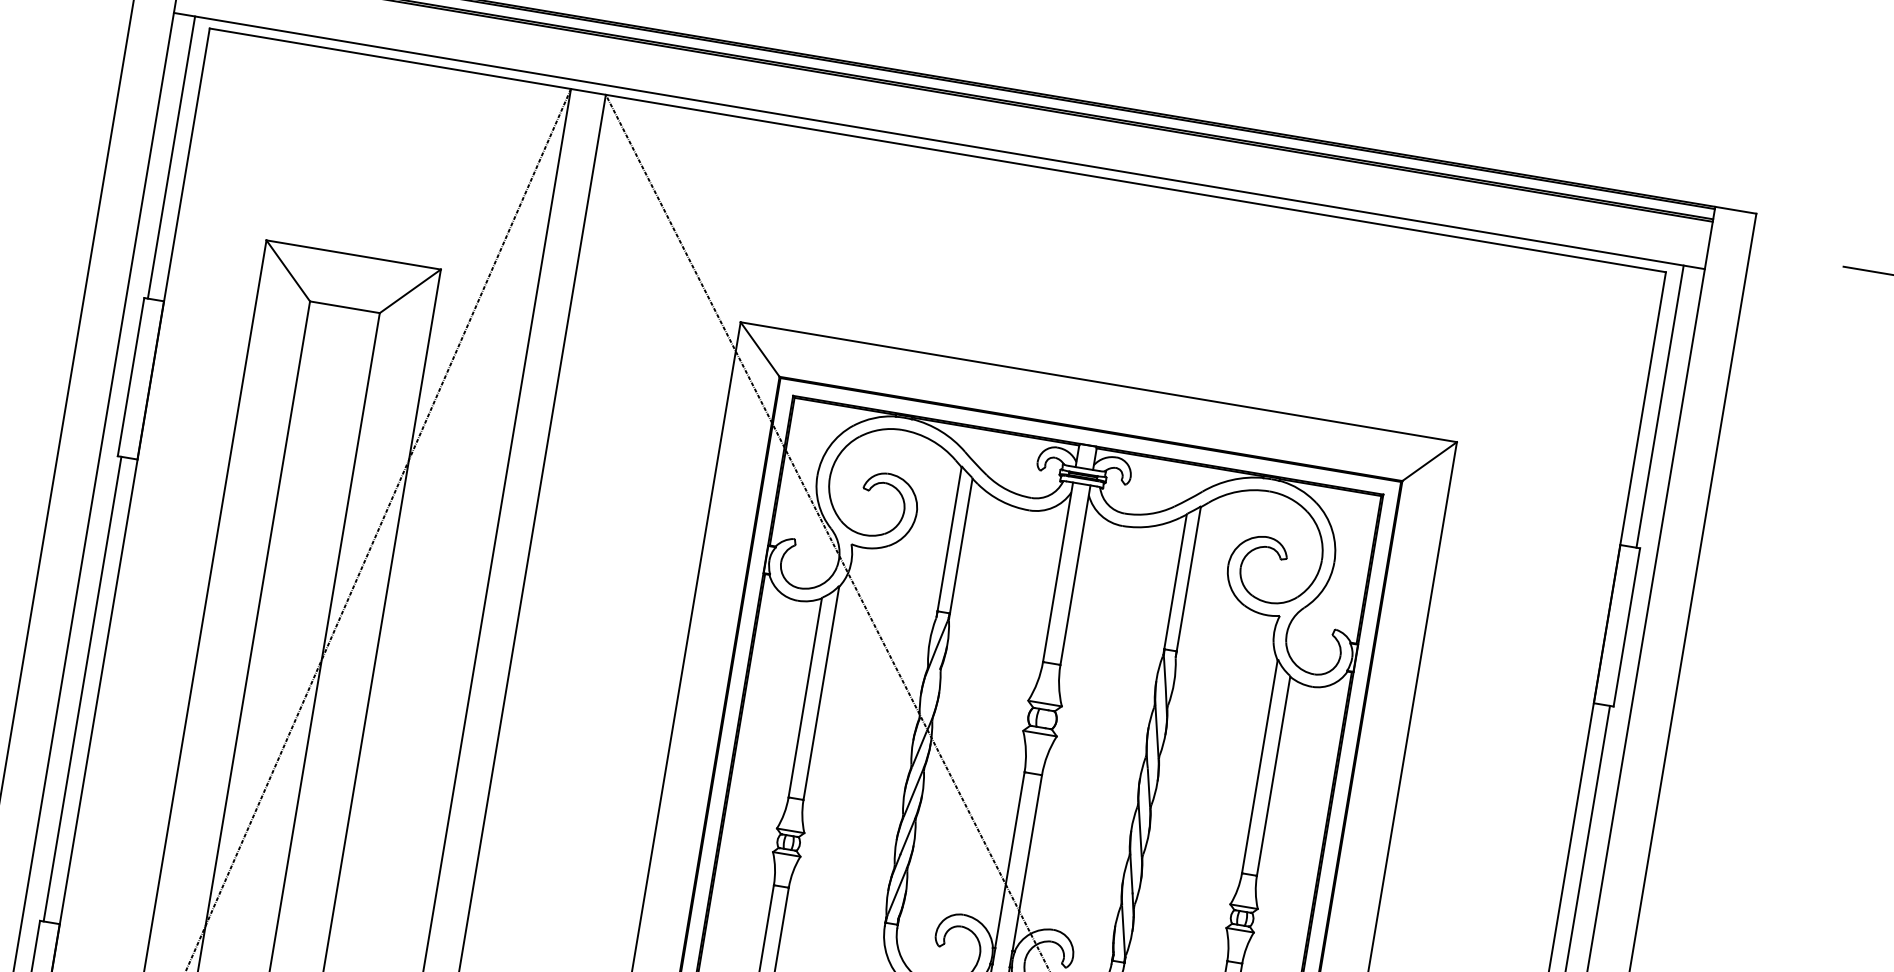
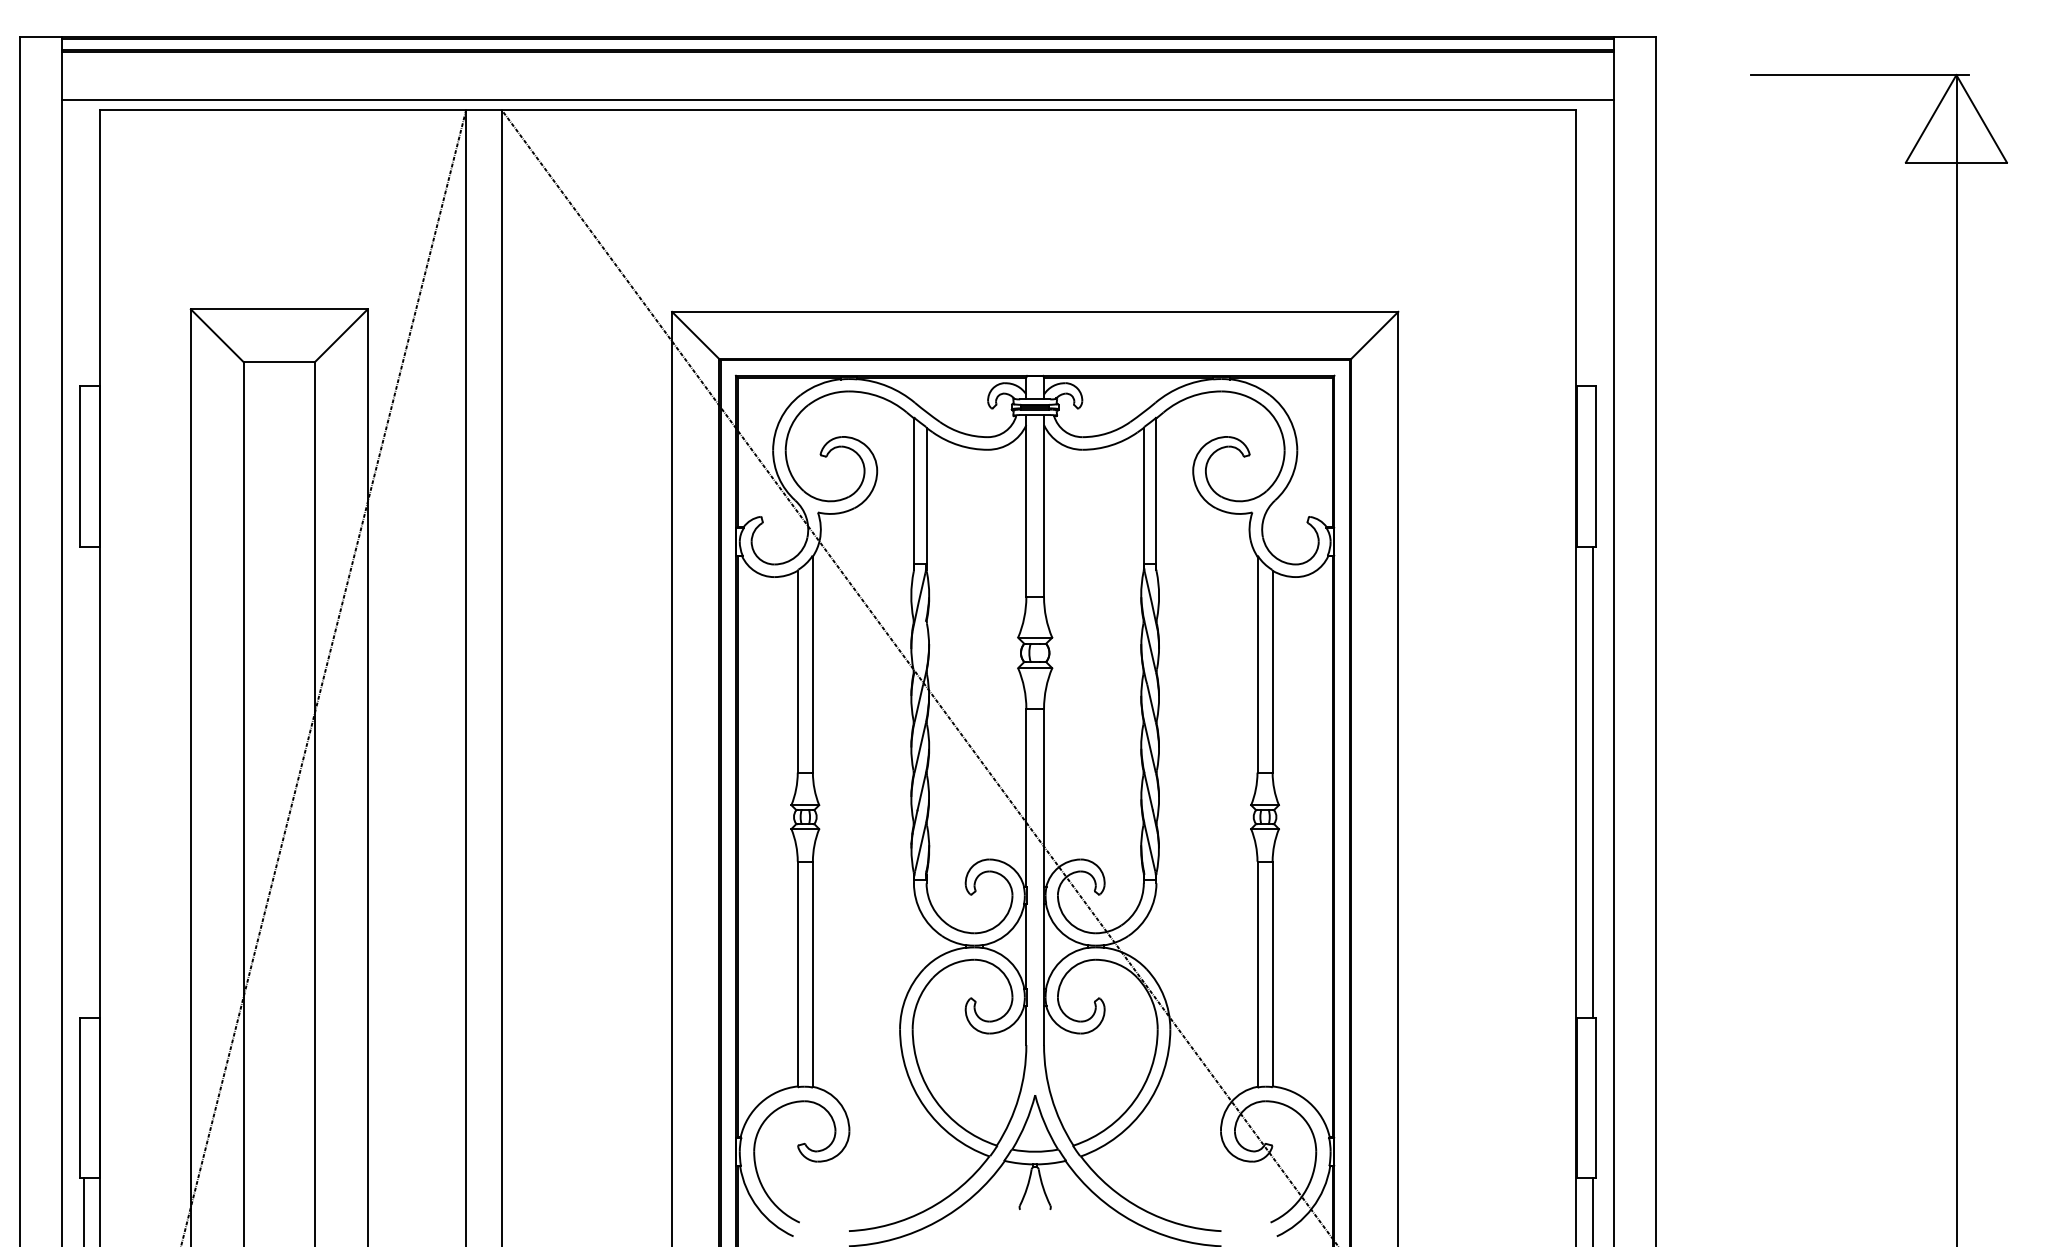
line: (171, 157) -> (83, 243), removed
line: (1659, 406) -> (1592, 243), removed
line: (82, 688) -> (83, 781), removed

